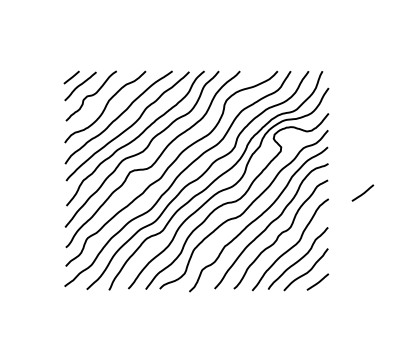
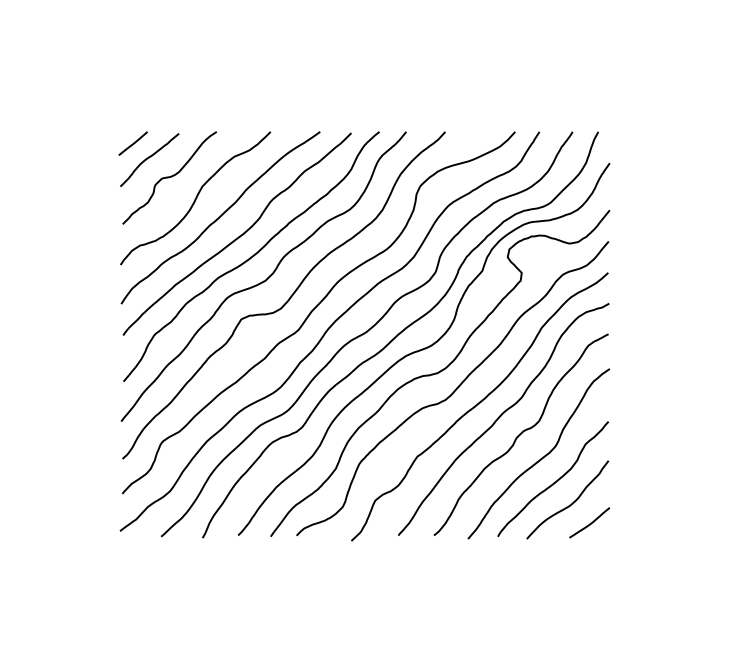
line: (363, 192) -> (674, 356), removed

